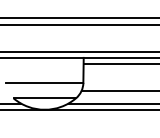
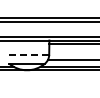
line: (43, 82) -> (26, 54), solid -> dashed

